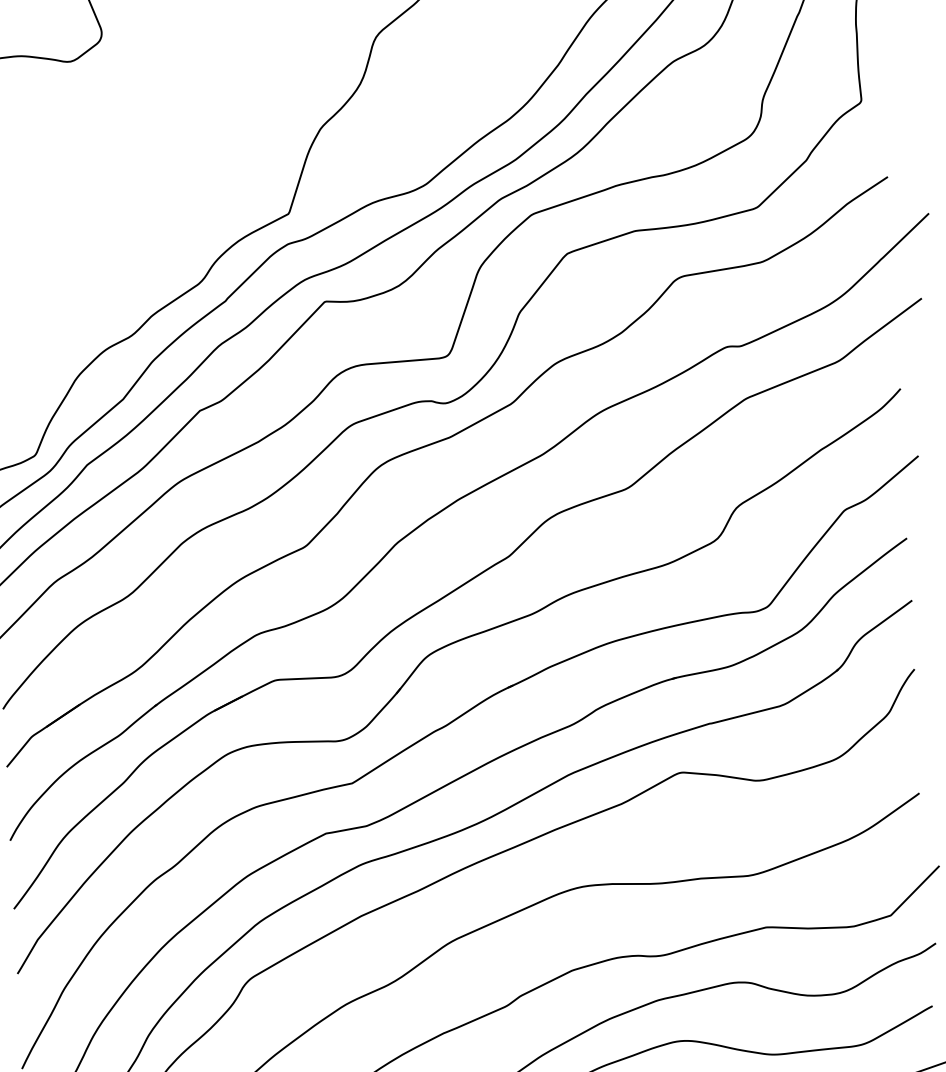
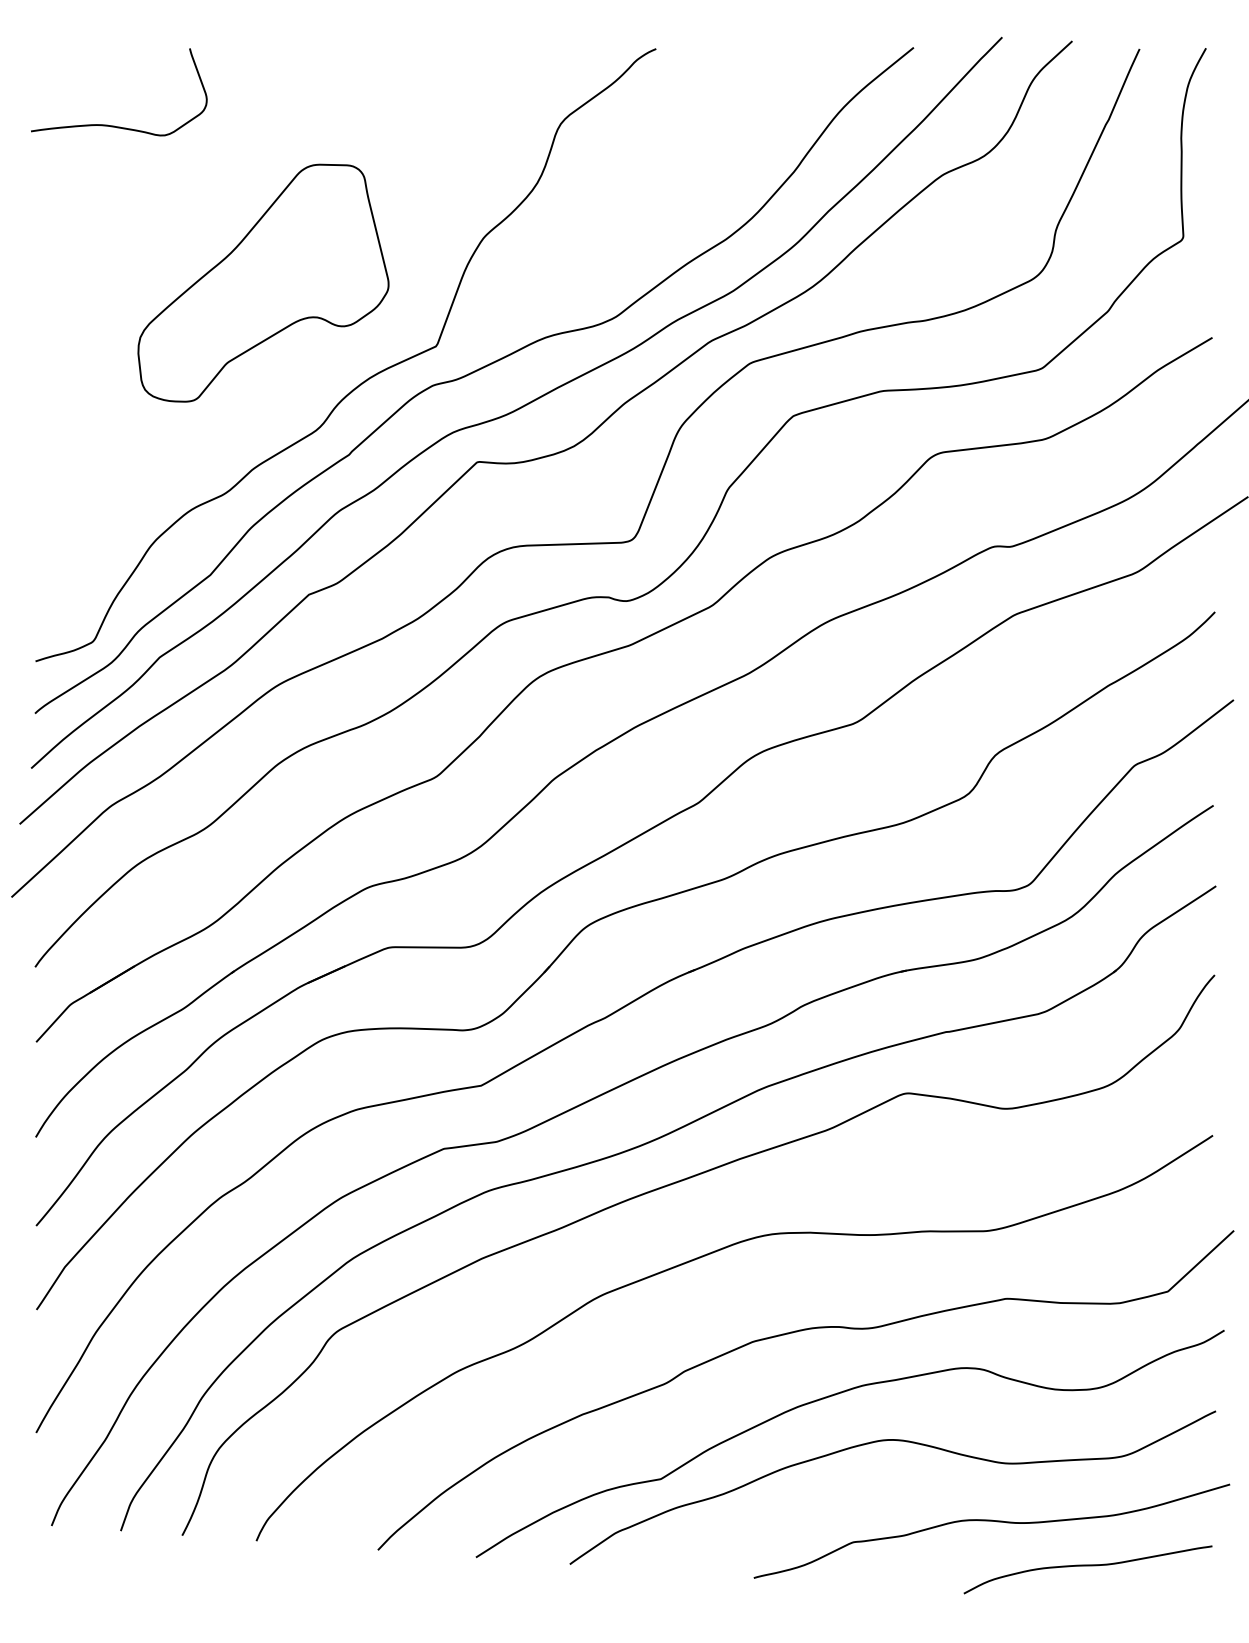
part: (152, 171) -> (263, 282), added

